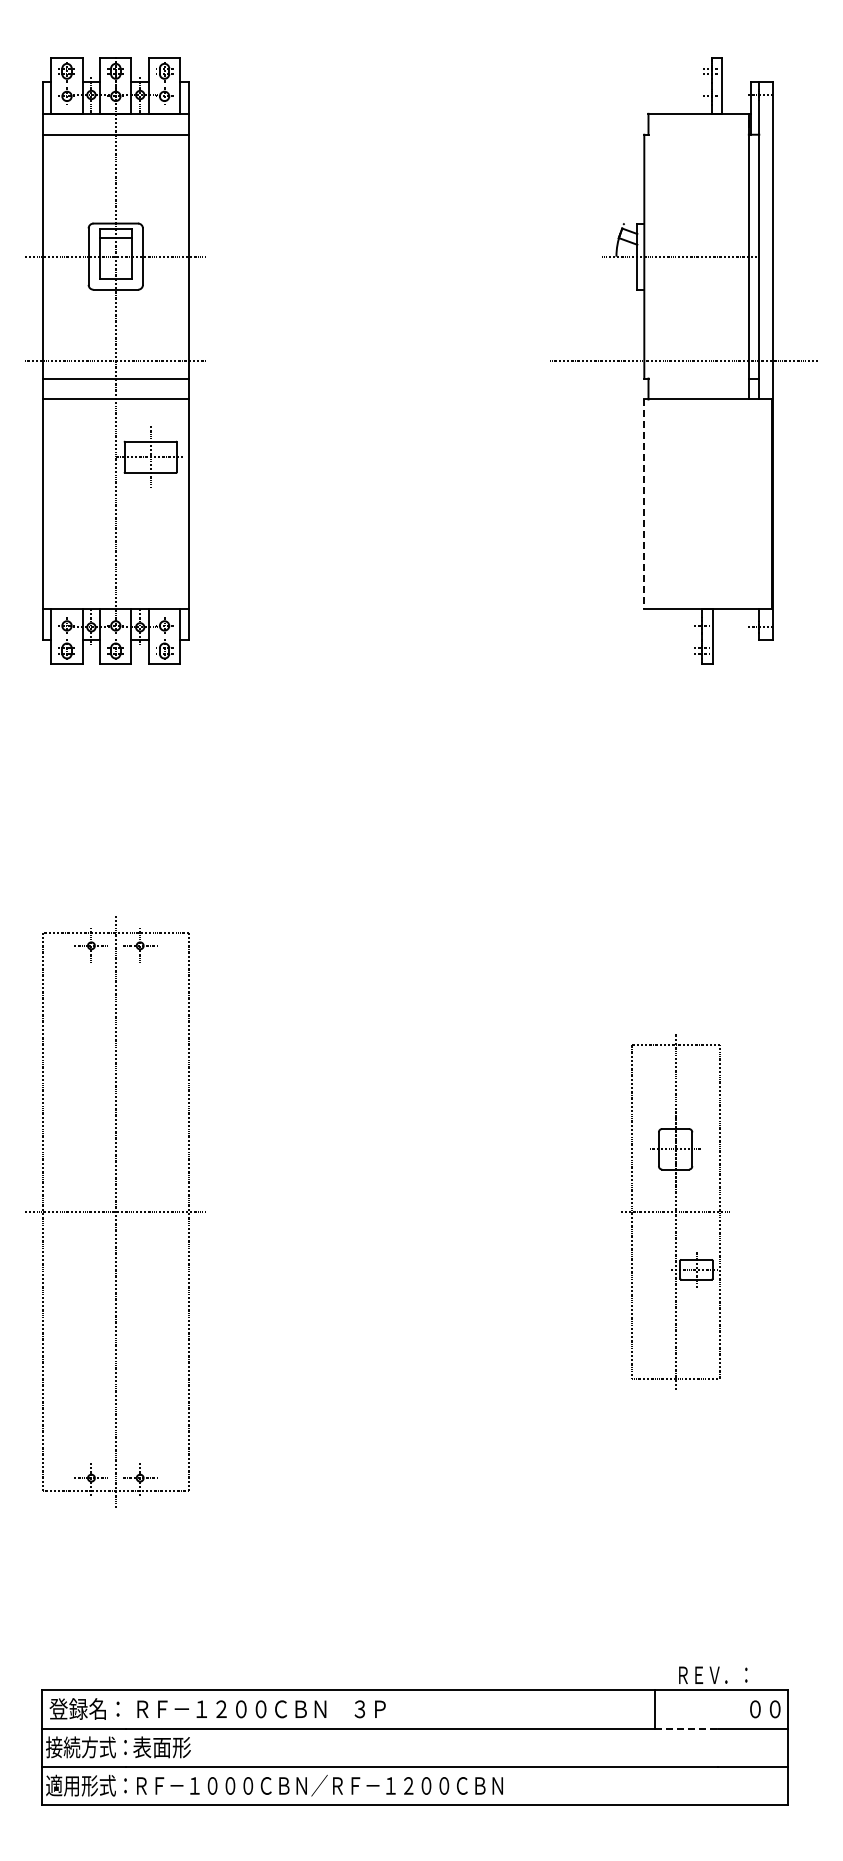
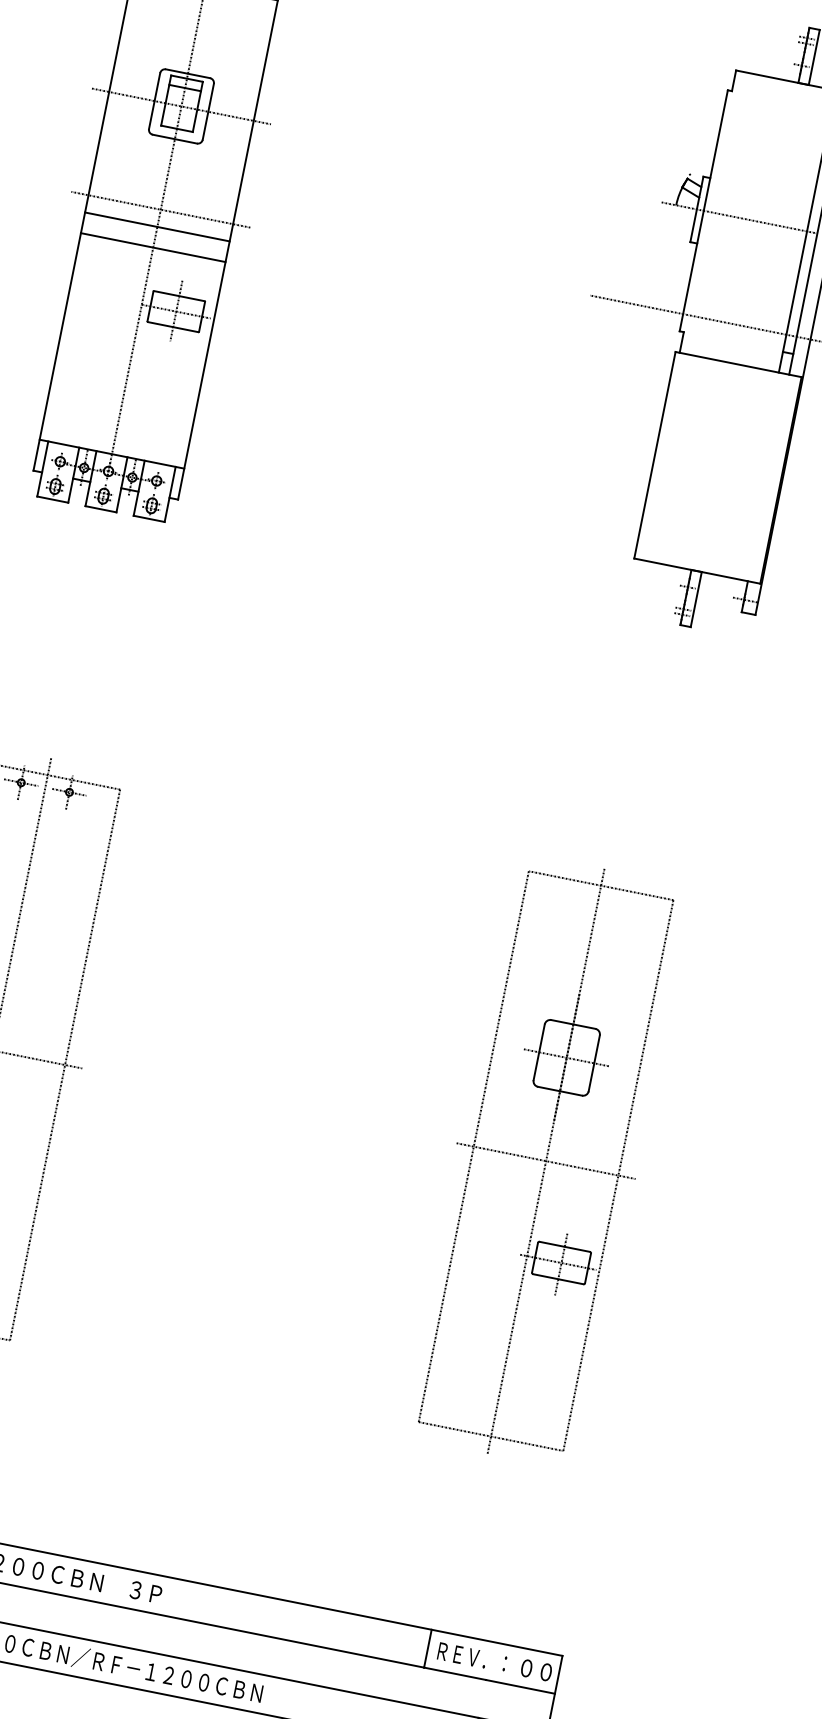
line: (644, 504) -> (655, 455), dashed -> solid
part: (675, 1211) -> (546, 1160), size x1.67
text: (713, 1674) -> (472, 1656), moved
line: (687, 1728) -> (455, 1673), dashed -> solid

